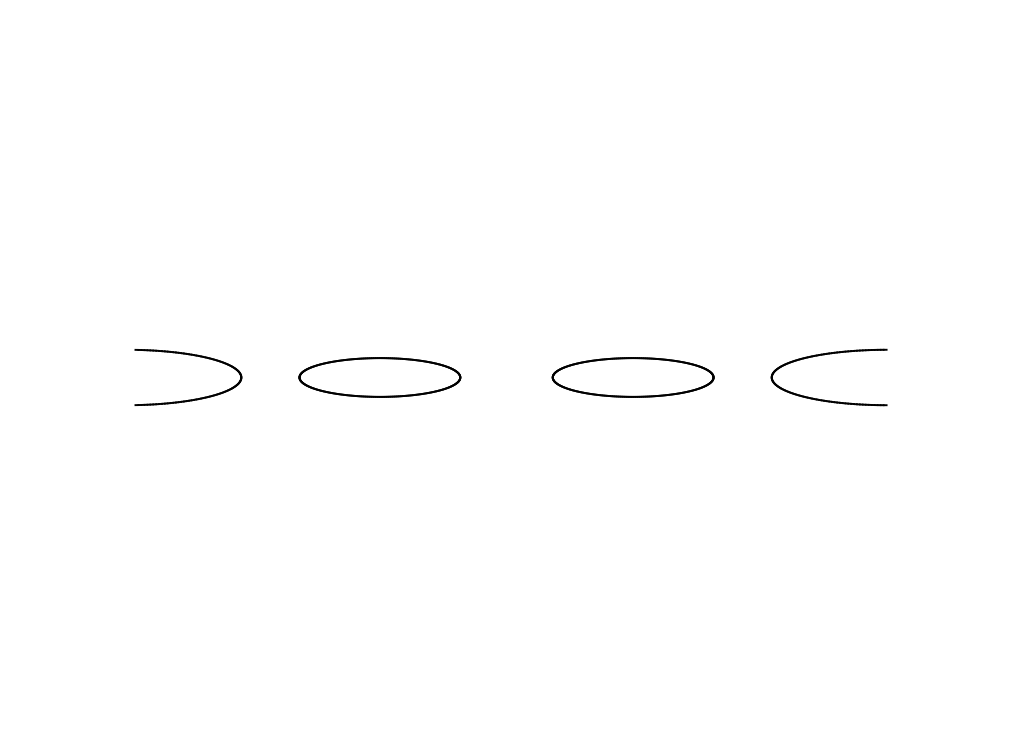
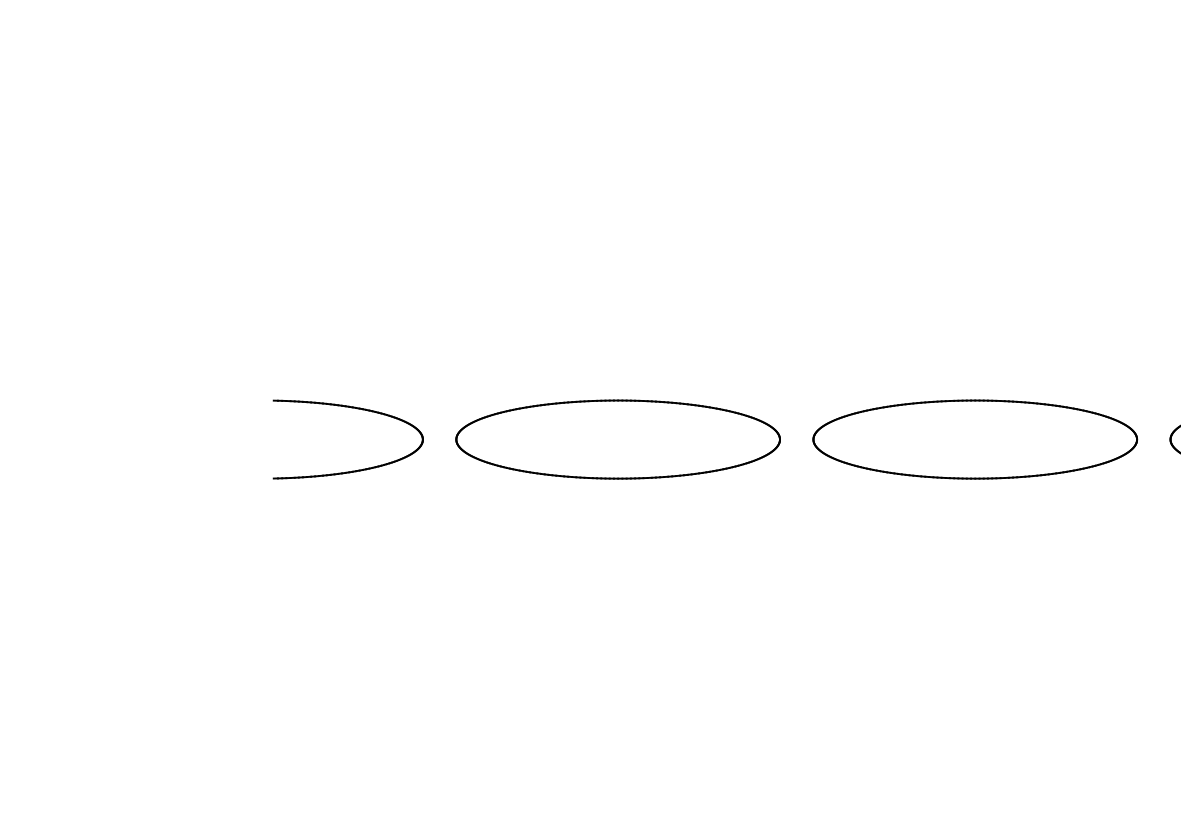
part: (379, 377) -> (617, 439), size x1.43
part: (632, 377) -> (974, 439), size x1.43

